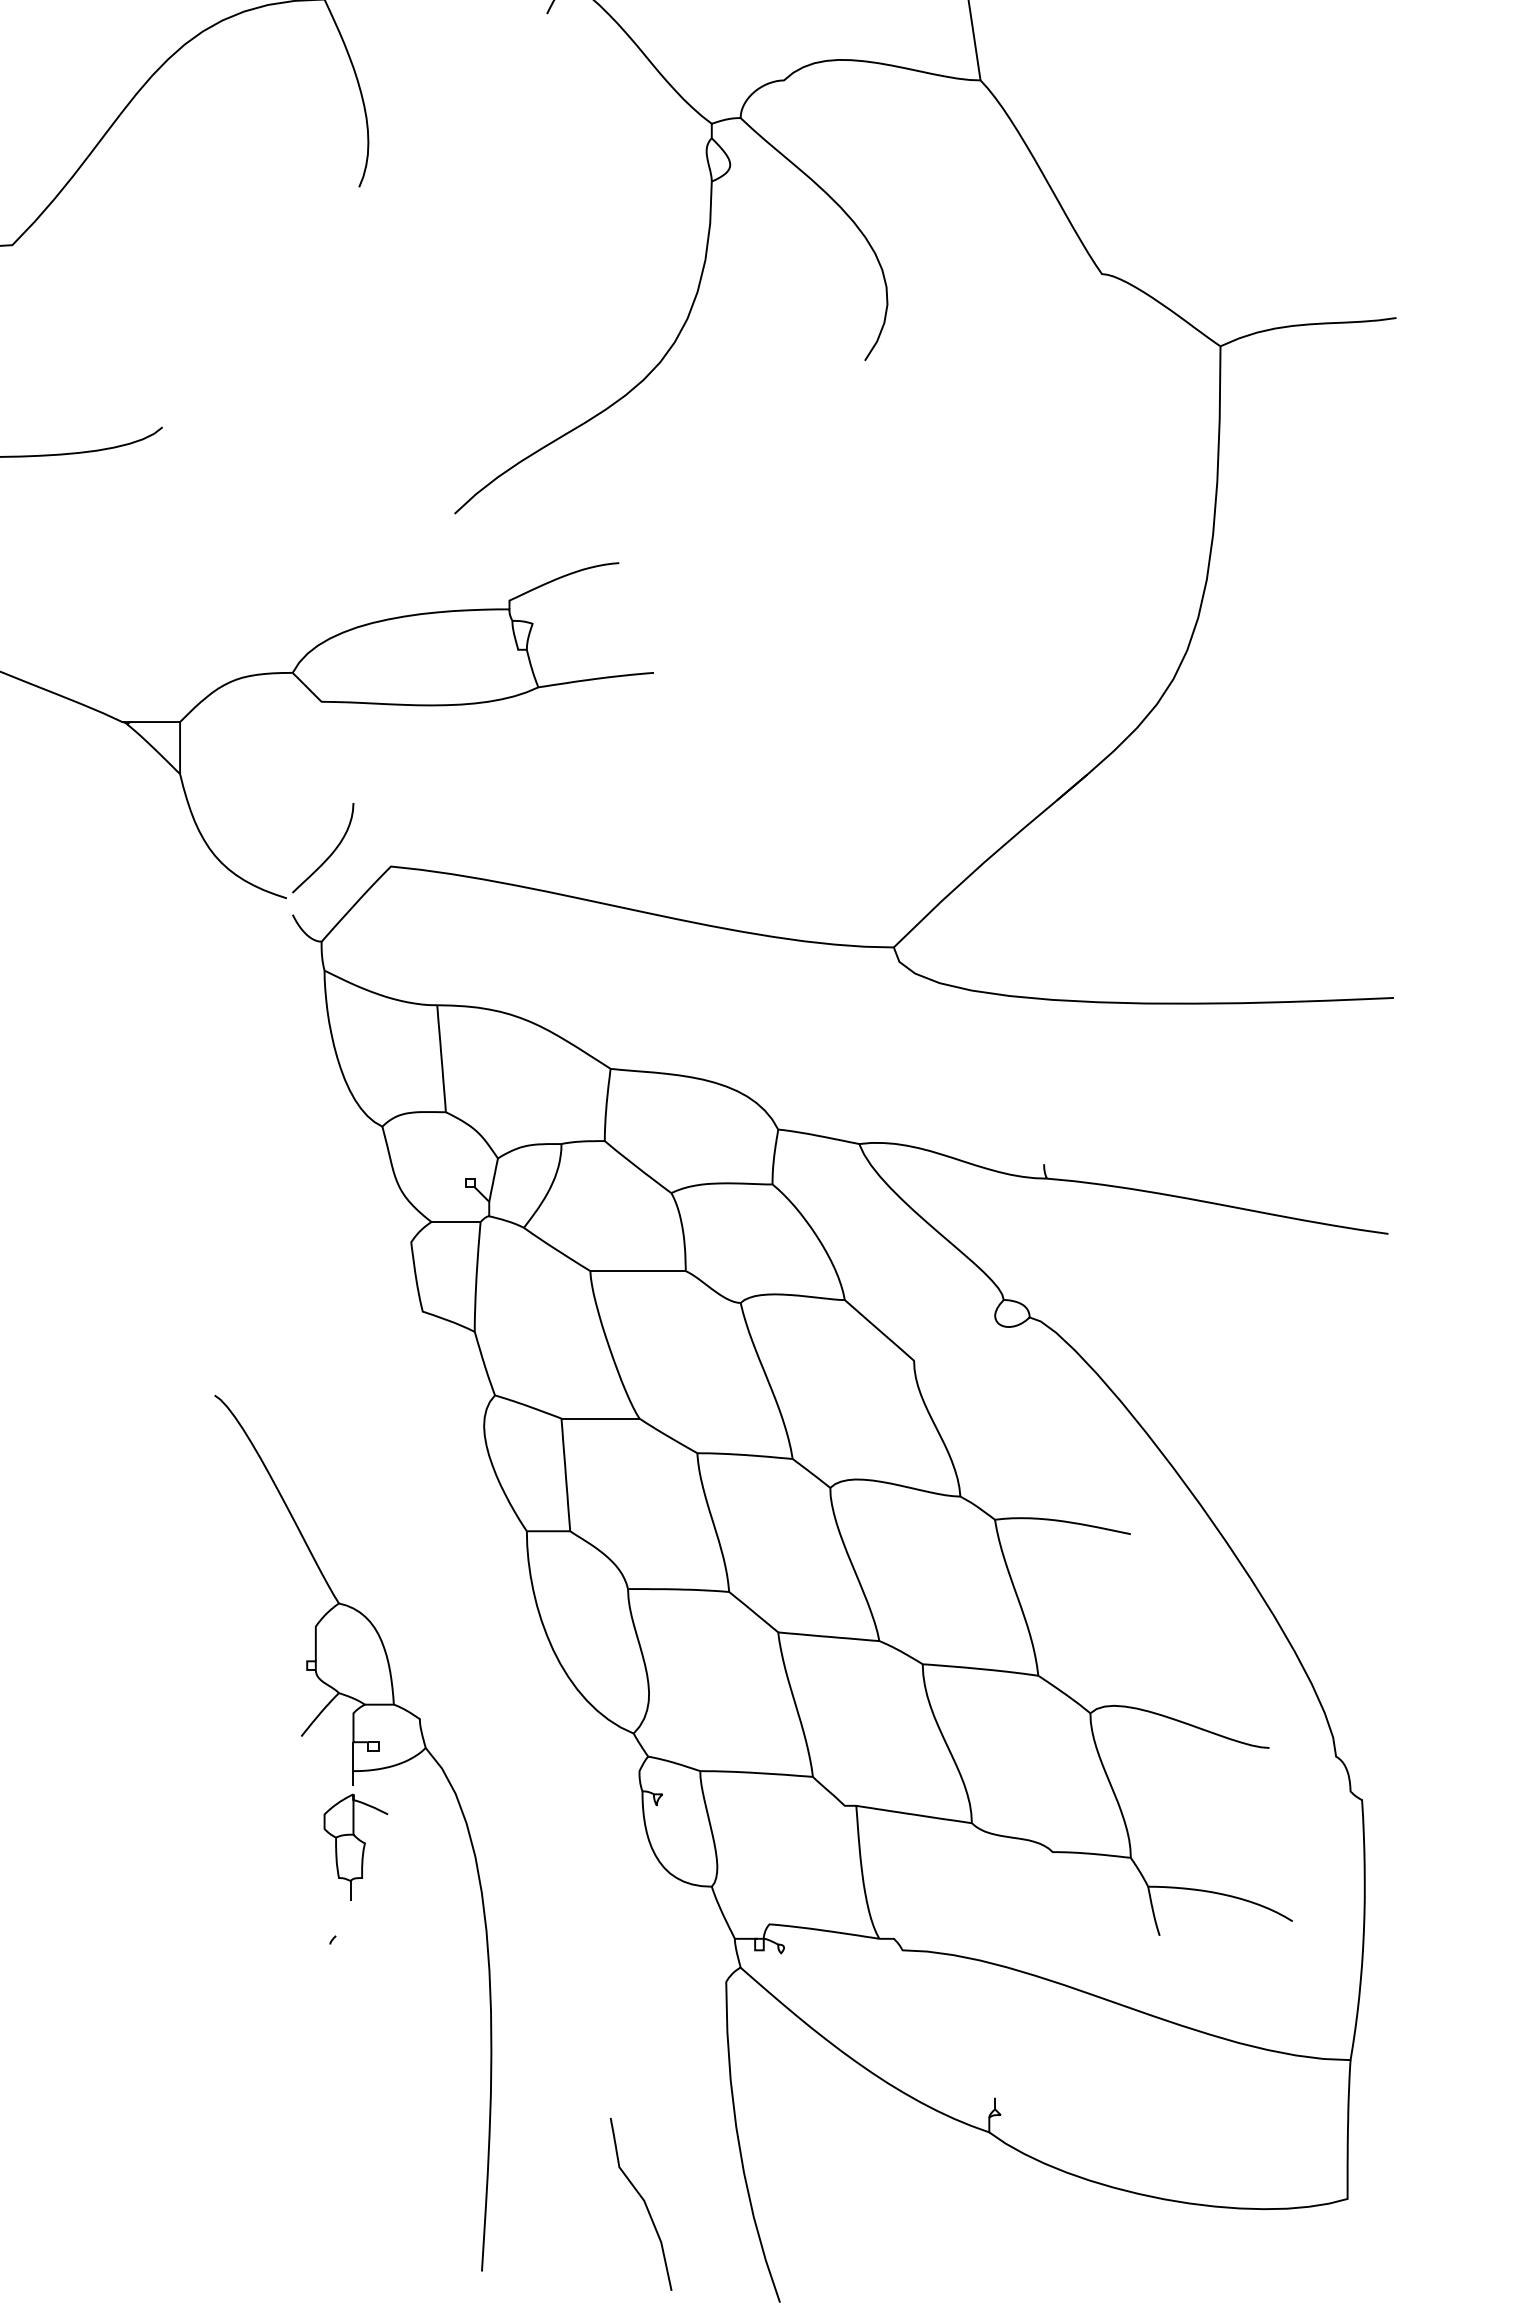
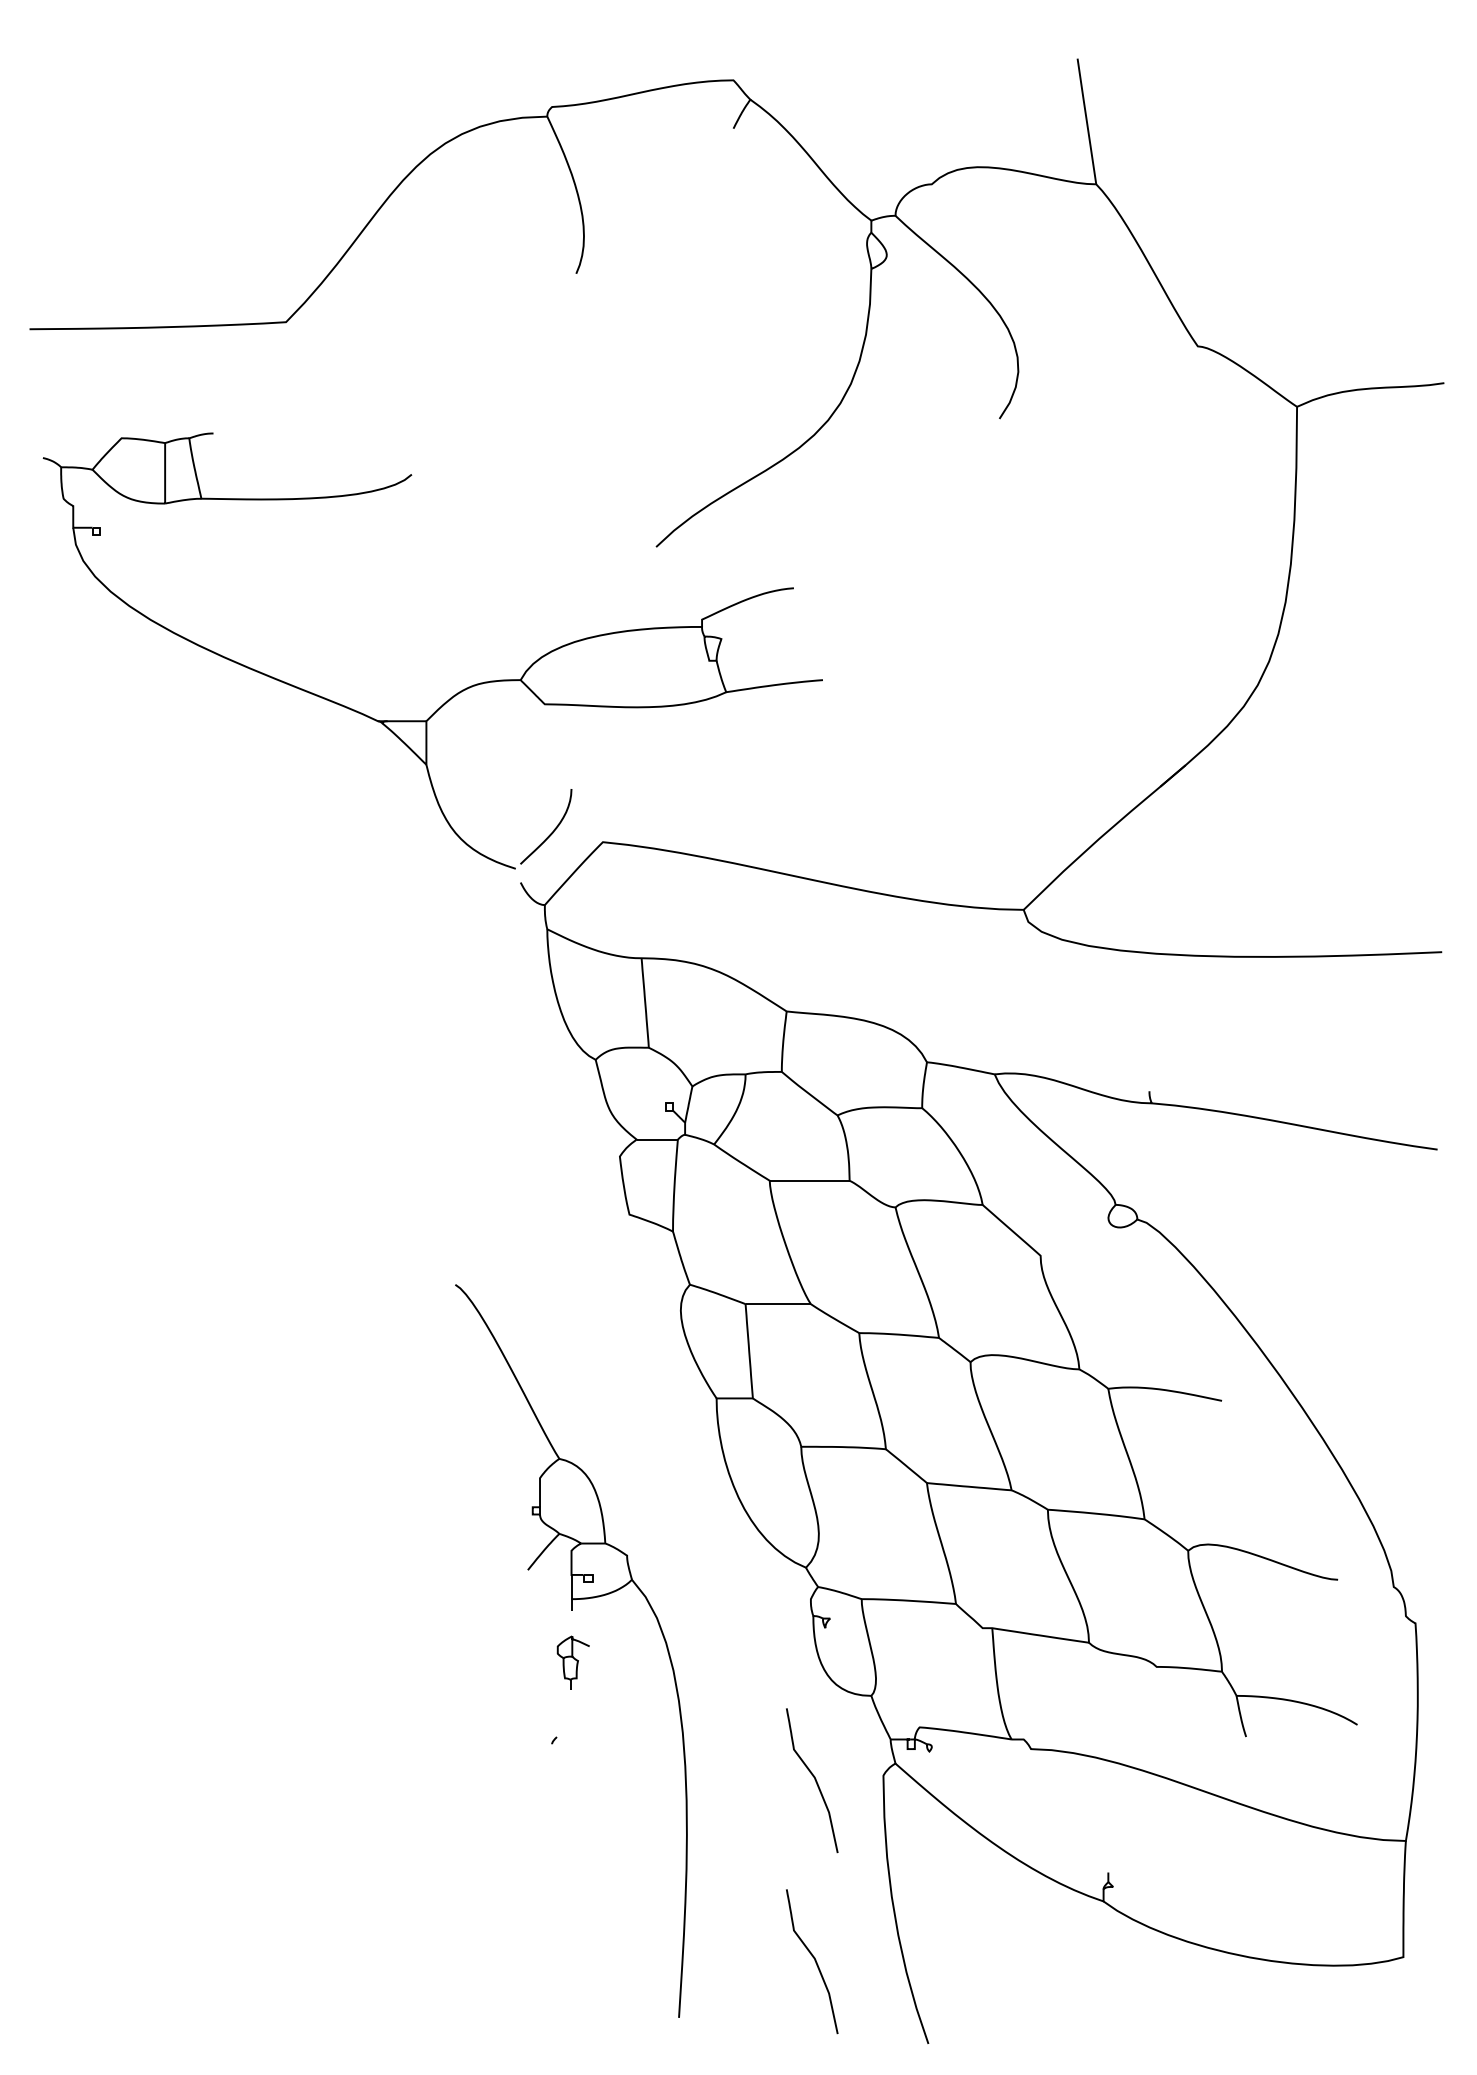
part: (355, 1846) -> (573, 1662), size x0.6
curve: (643, 1986) -> (814, 1779), added

